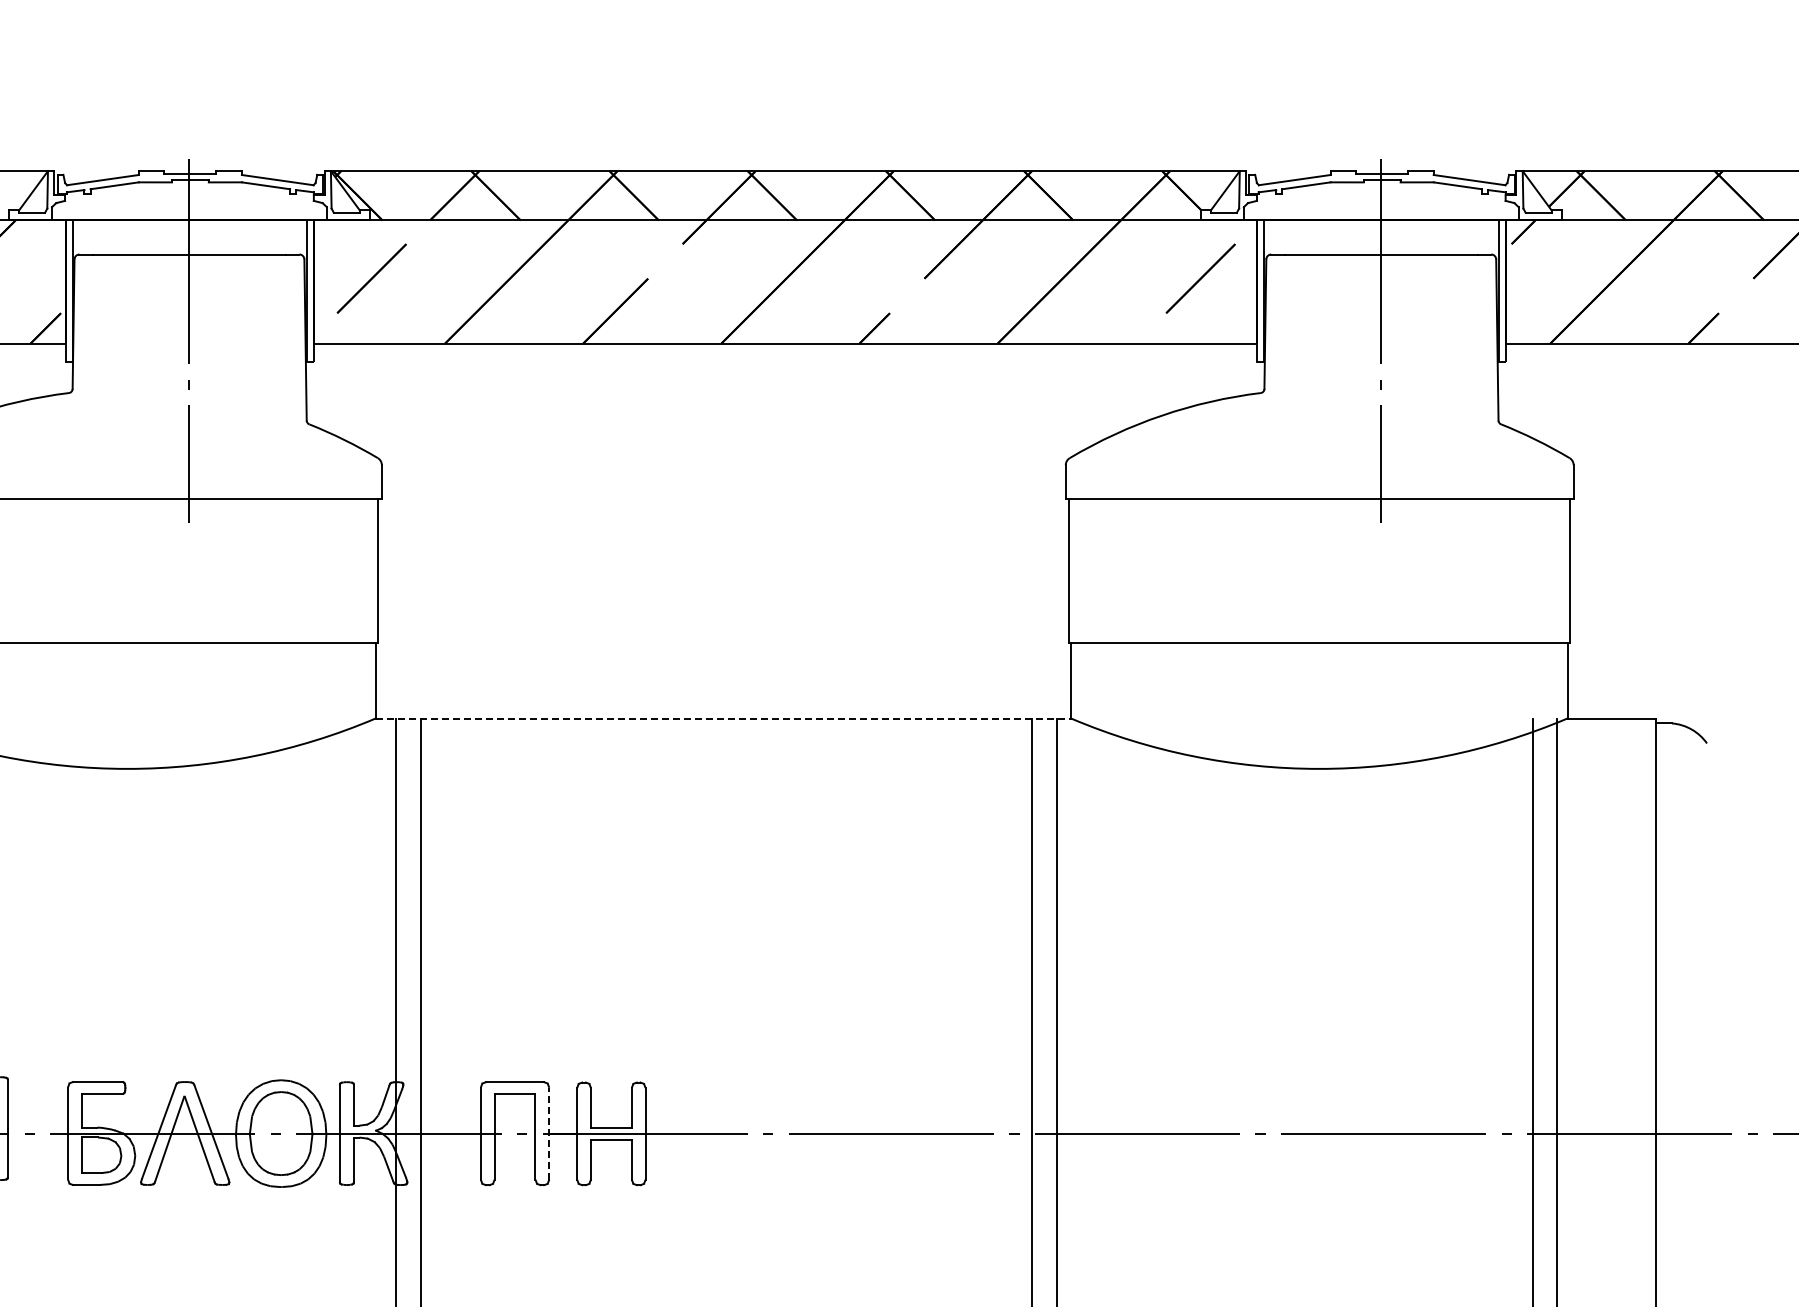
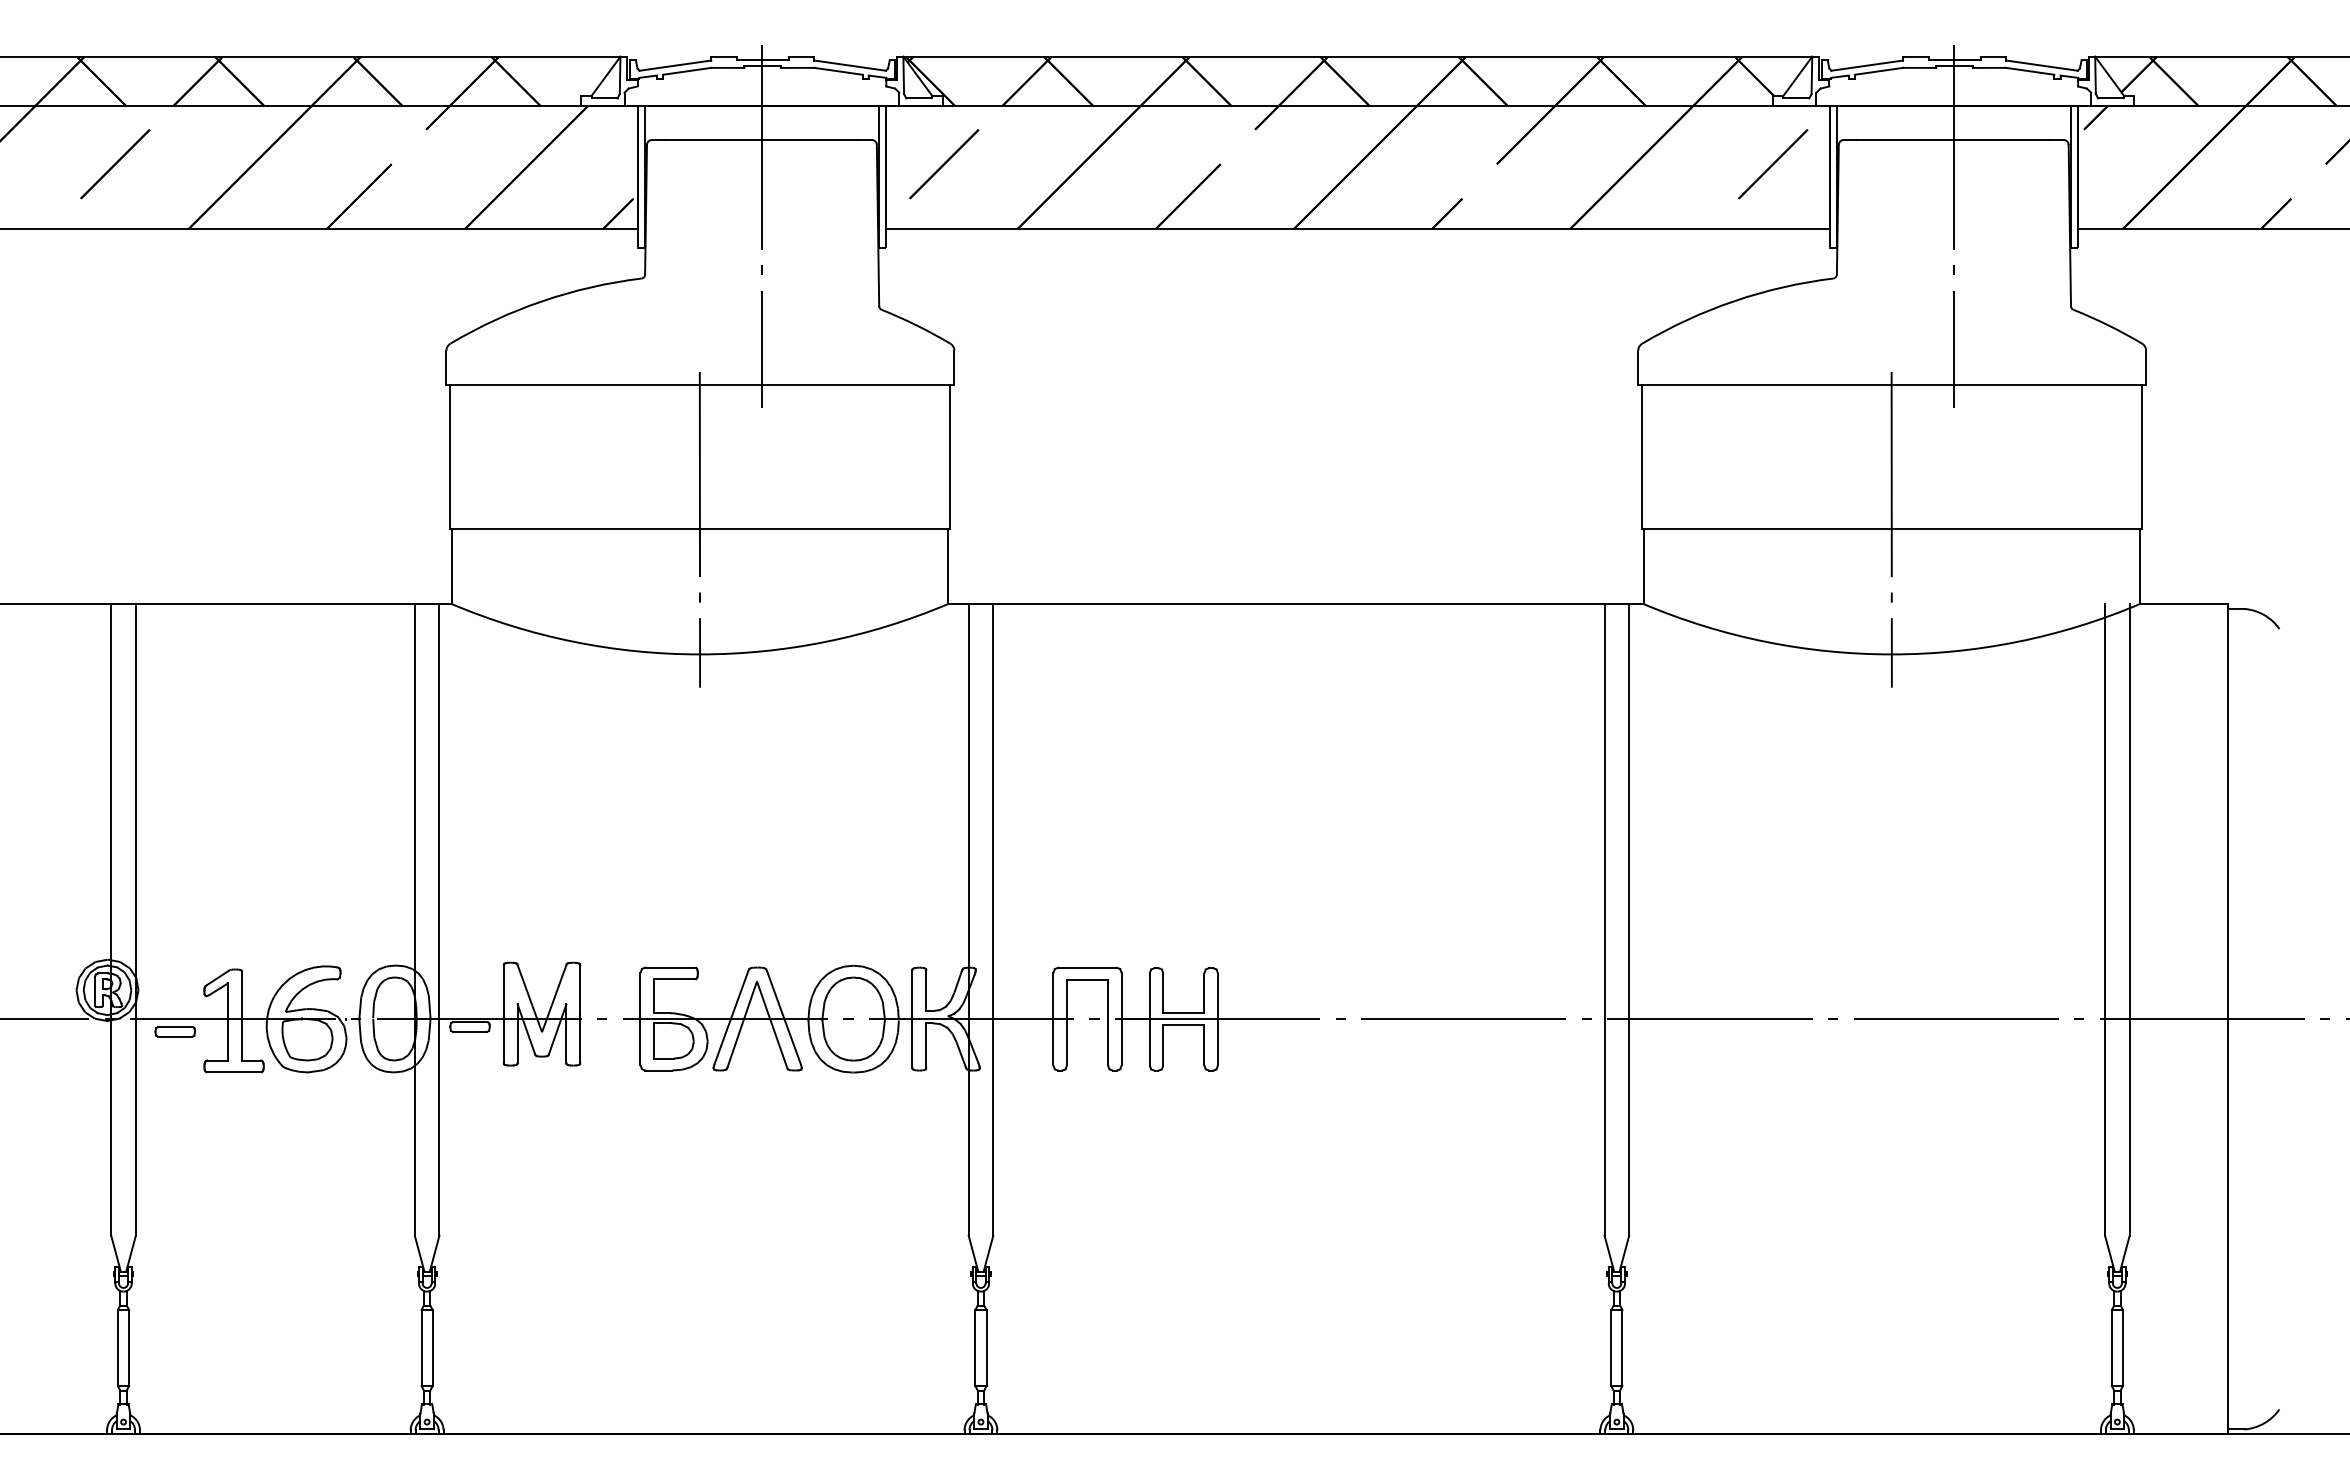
line: (127, 643) -> (699, 529), added
line: (1319, 643) -> (1891, 529), added
line: (723, 718) -> (1295, 604), dashed -> solid
line: (549, 1133) -> (1121, 1019), dashed -> solid

